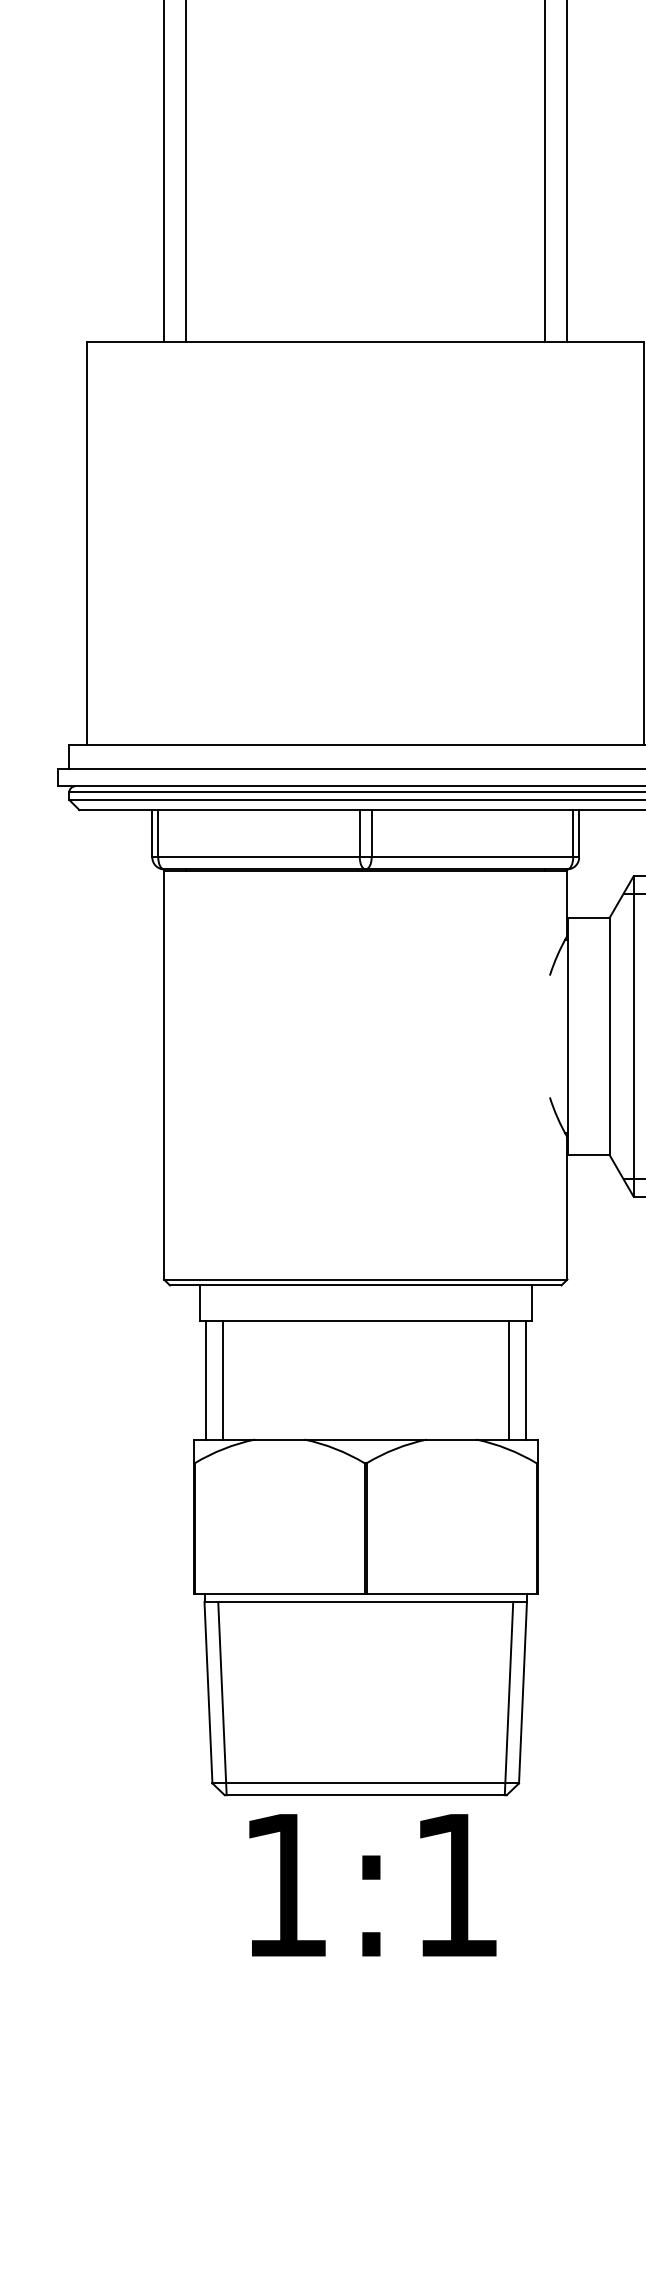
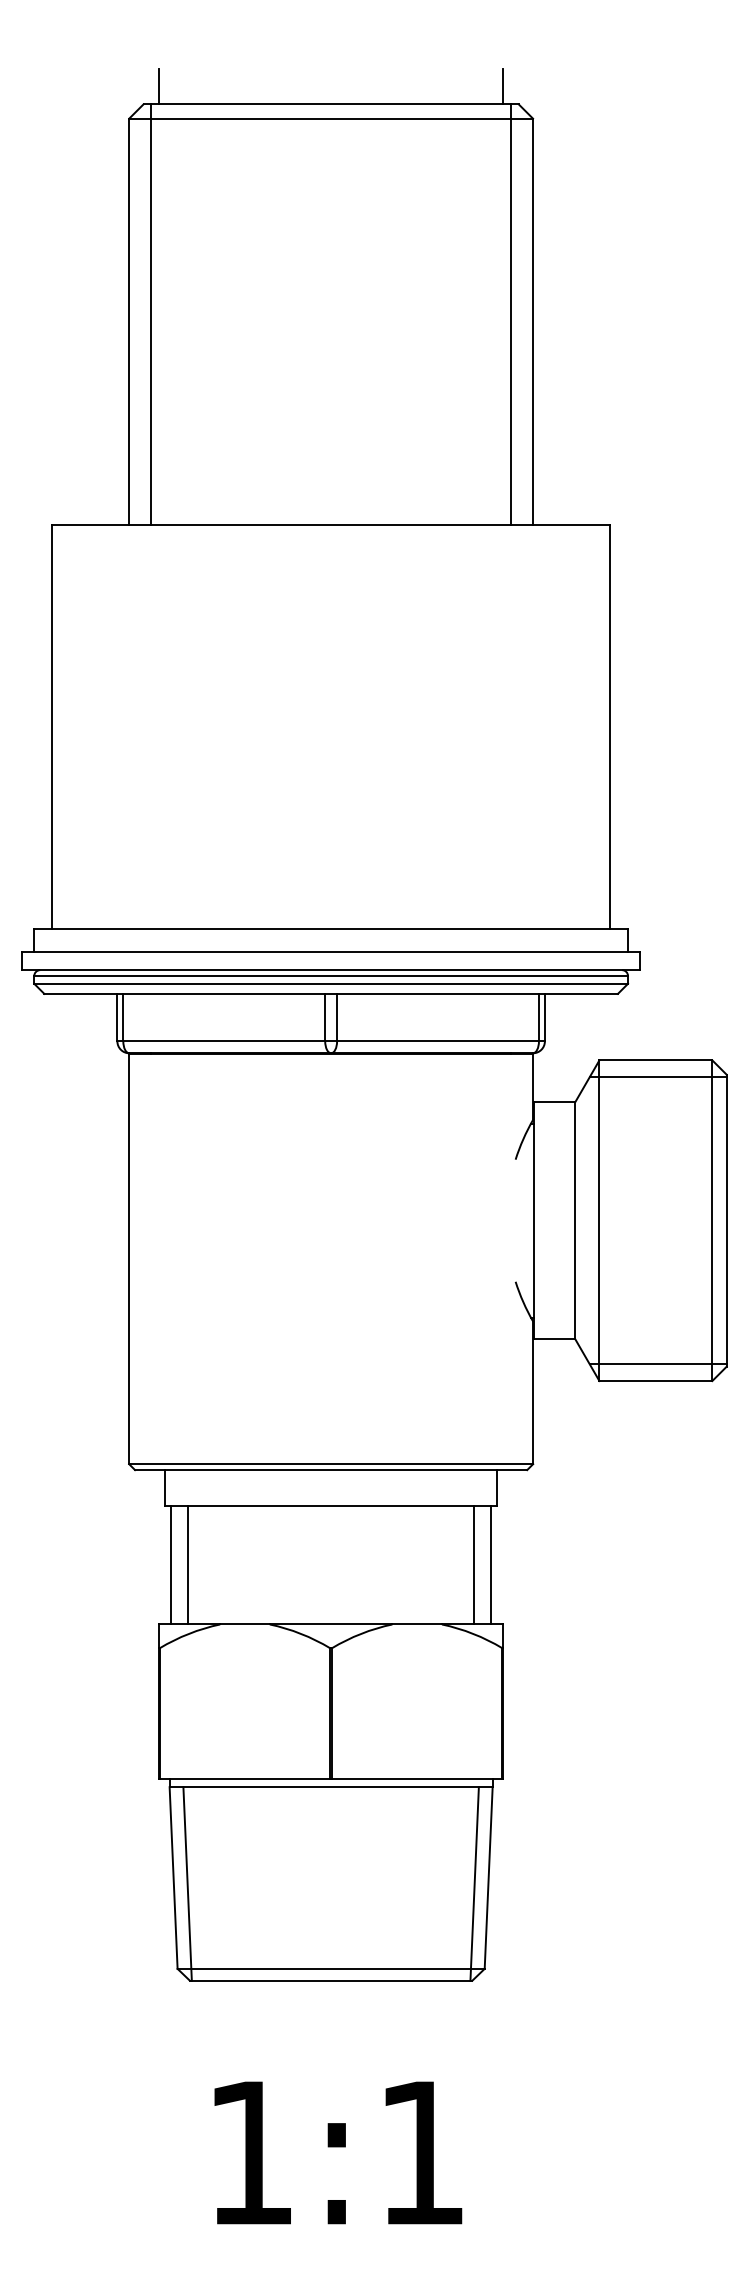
text: (373, 1884) -> (338, 2152), moved

